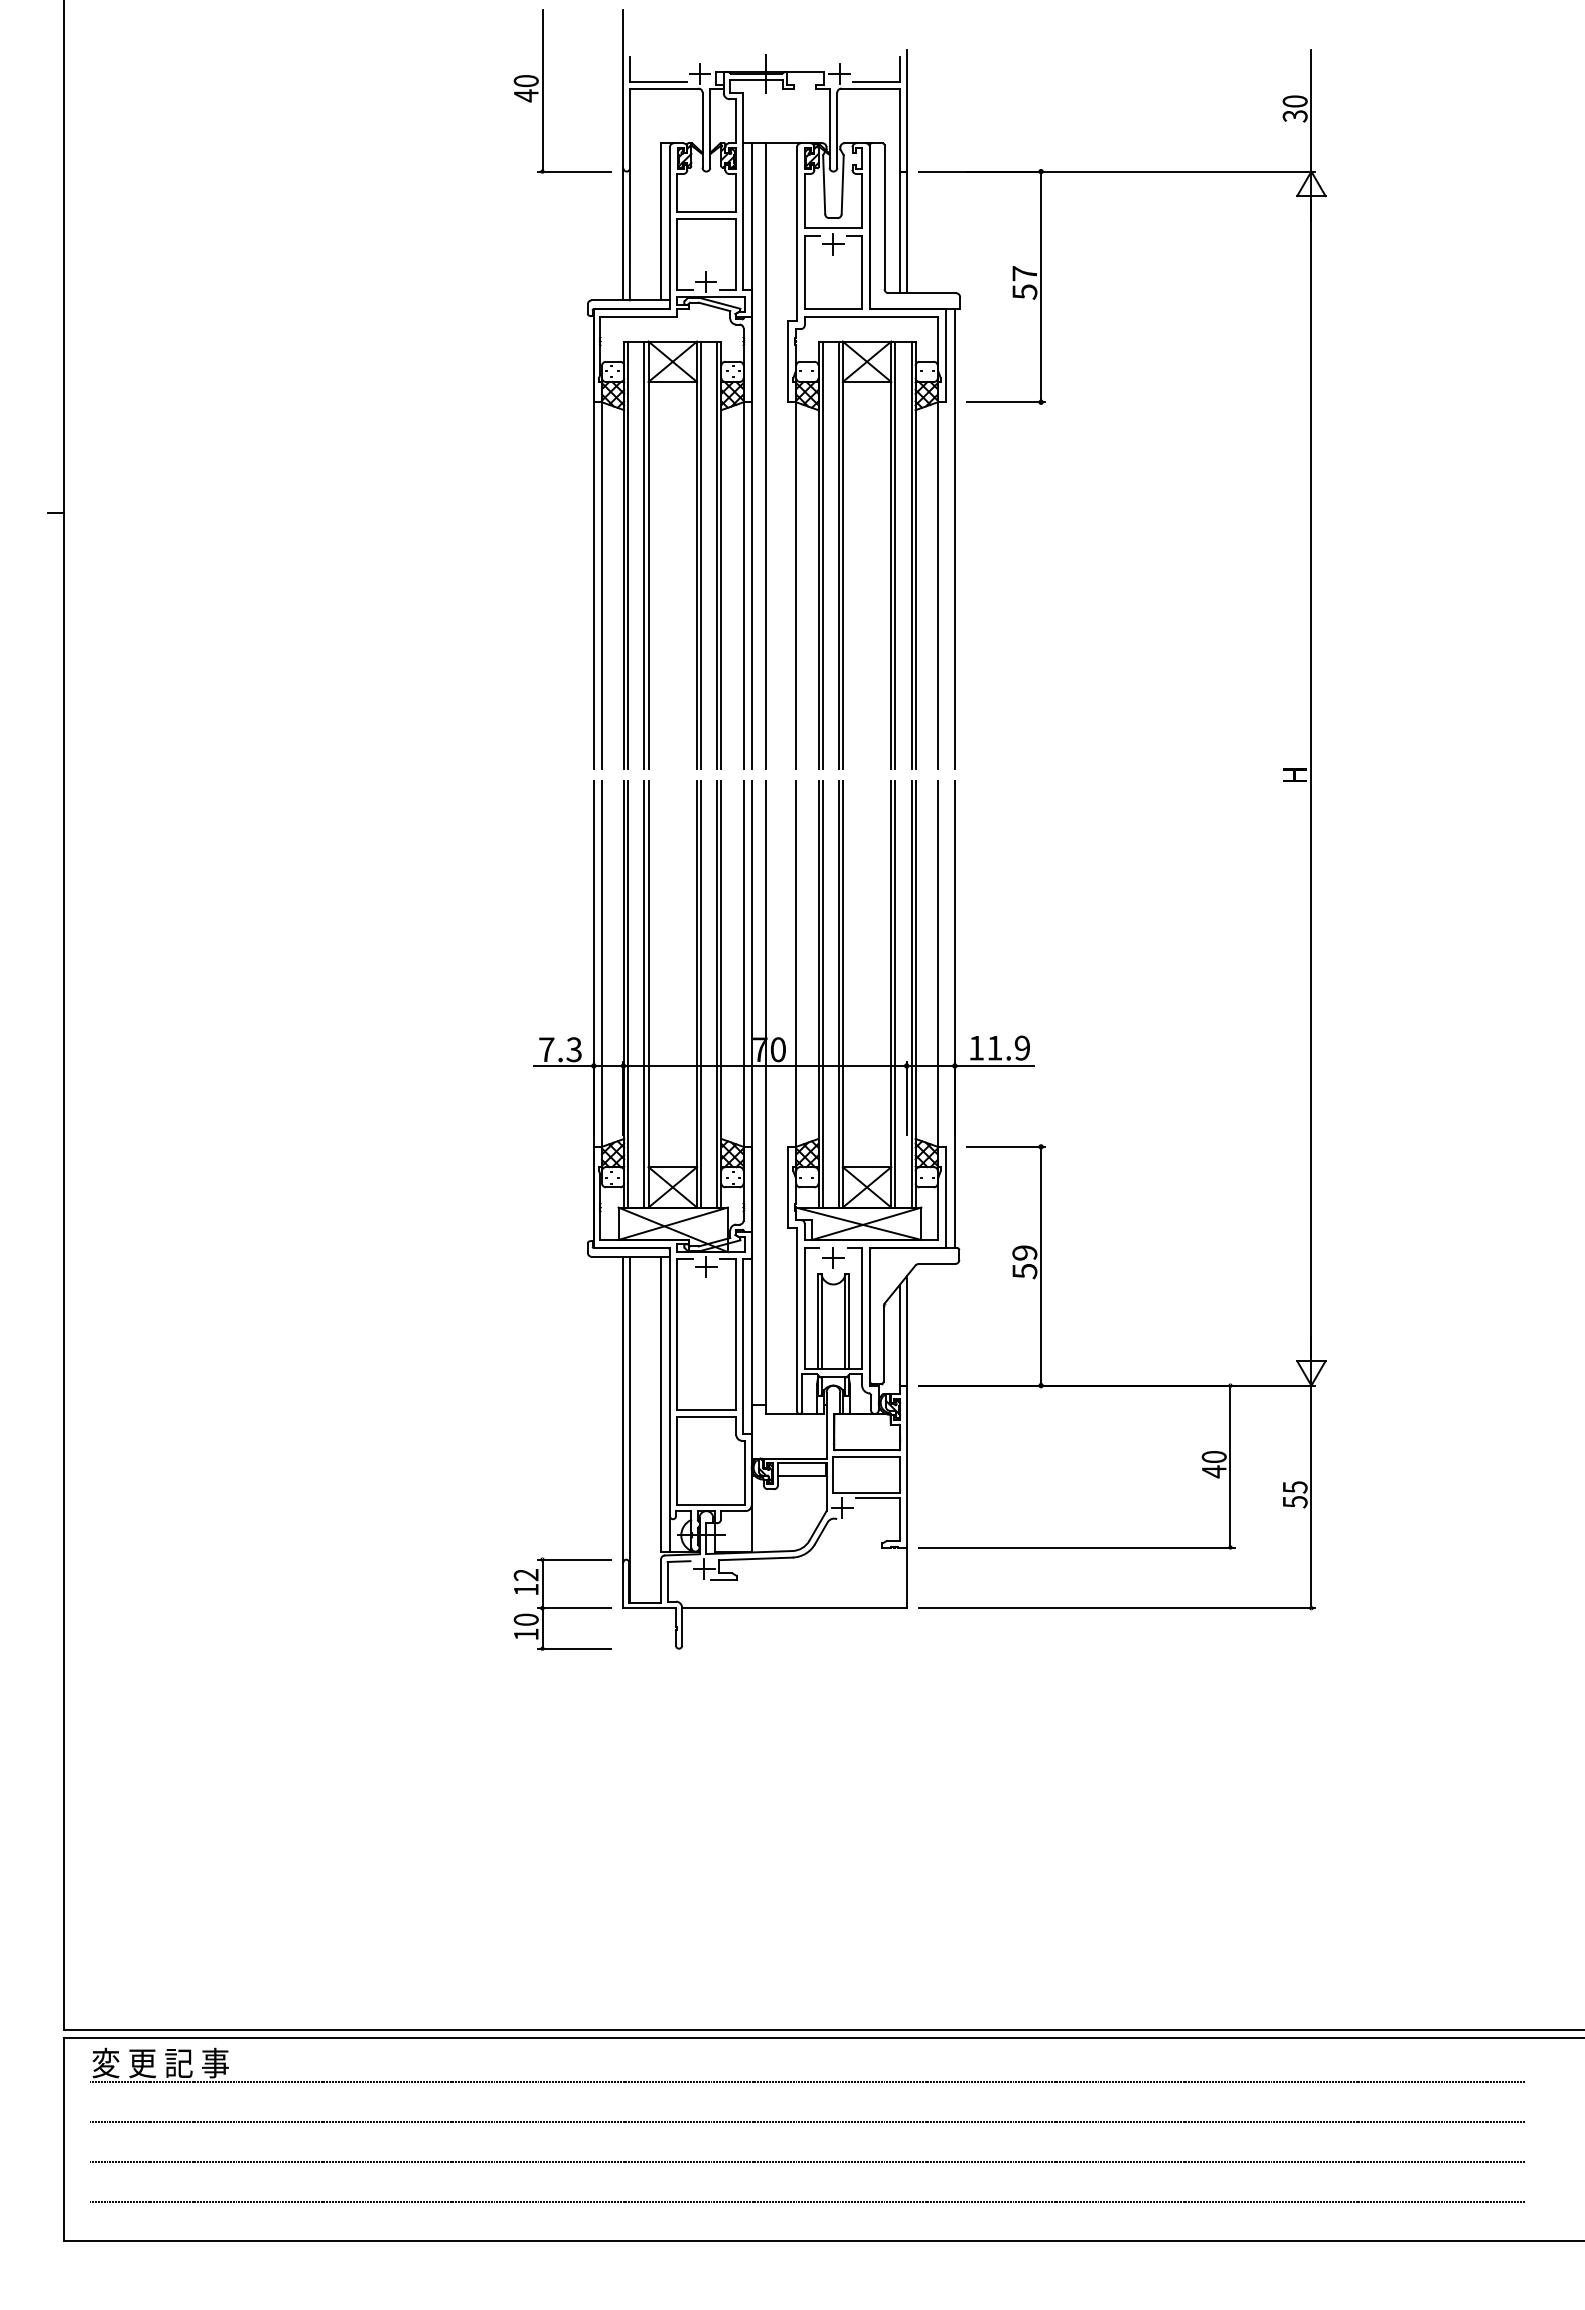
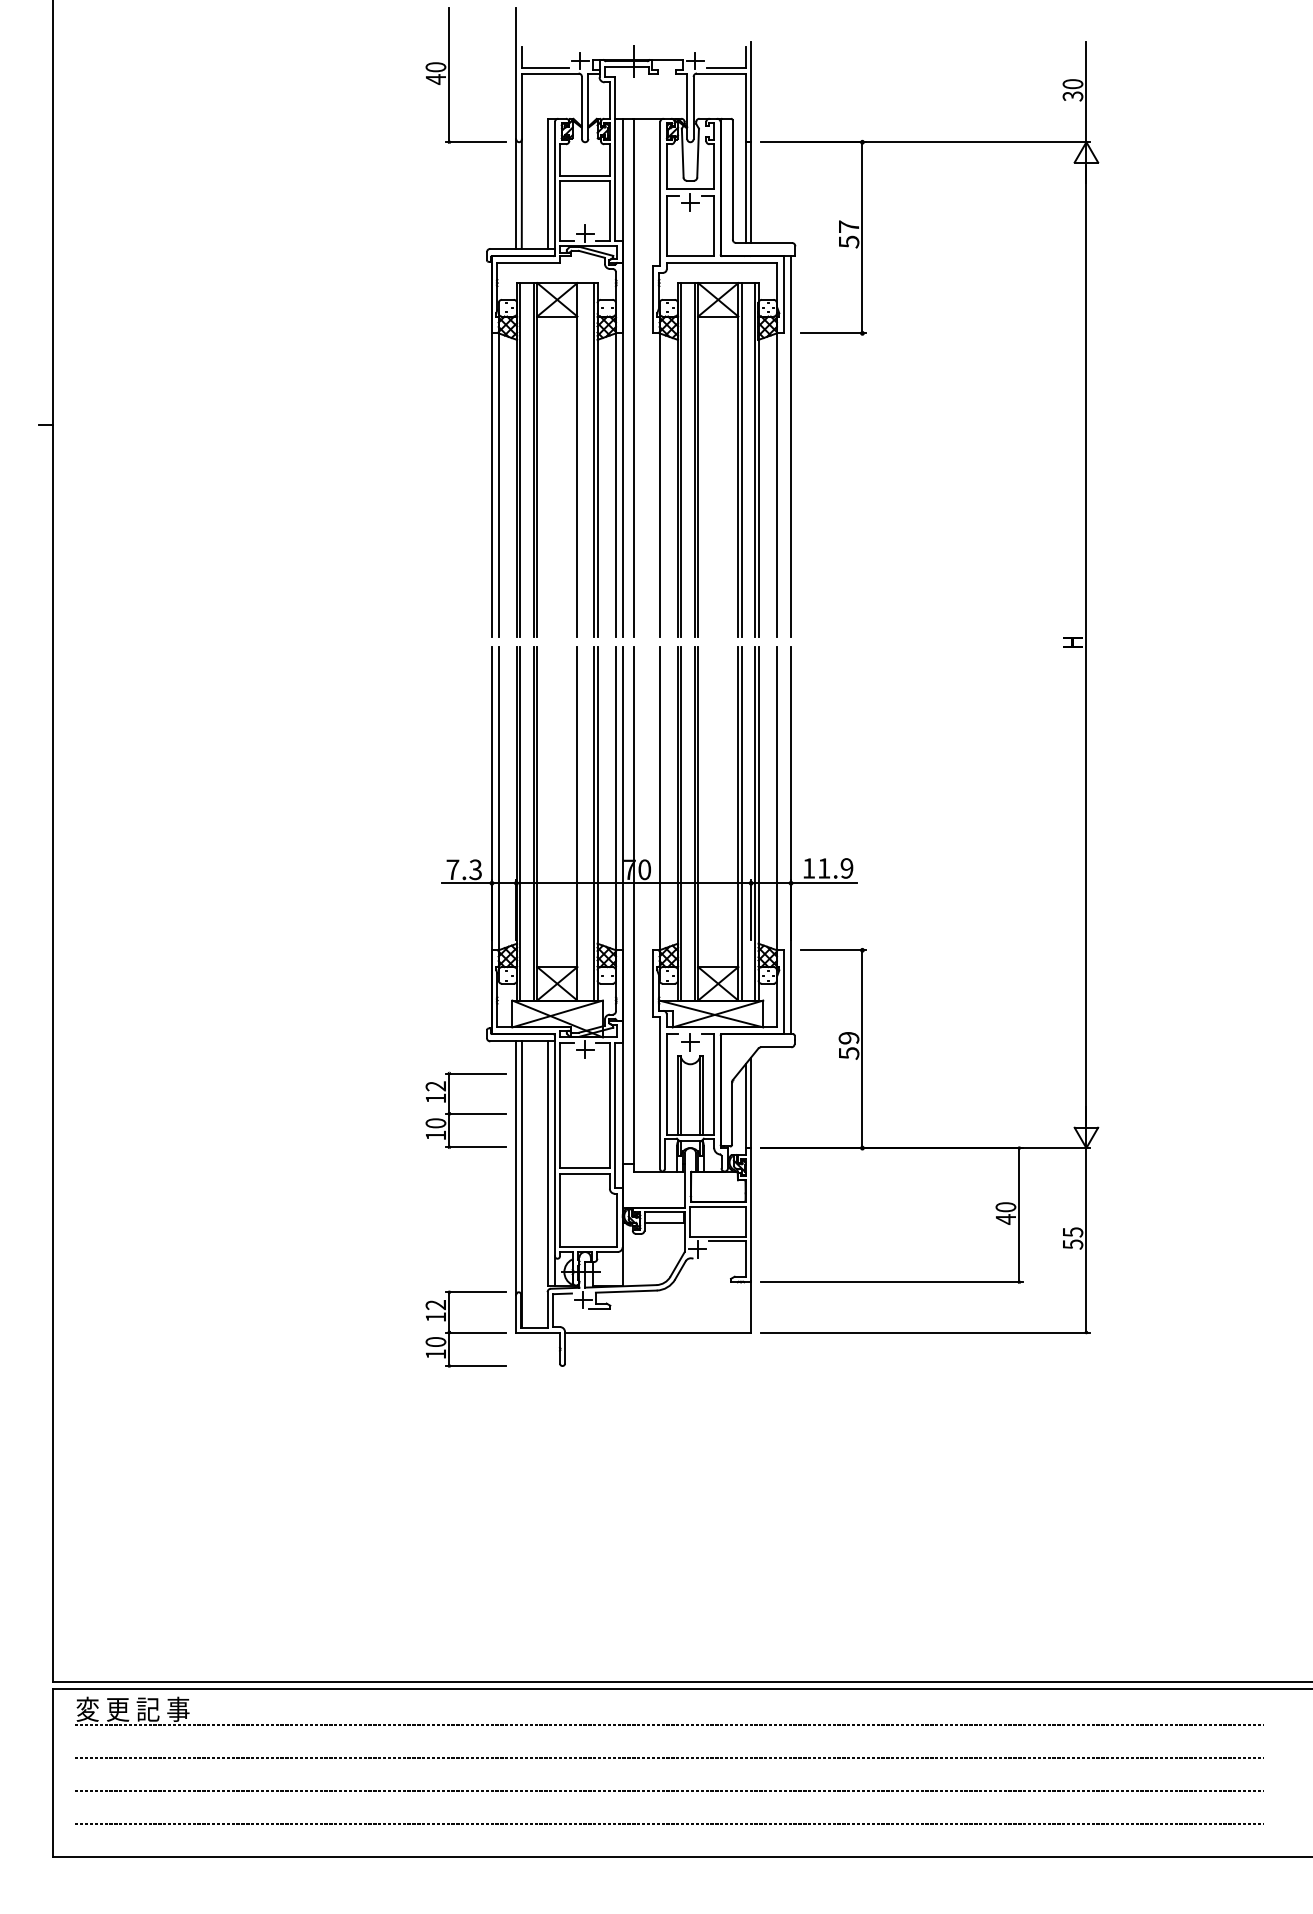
line: (701, 554) -> (581, 459), removed
line: (701, 993) -> (581, 823), removed
part: (562, 1339) -> (465, 1109), added

